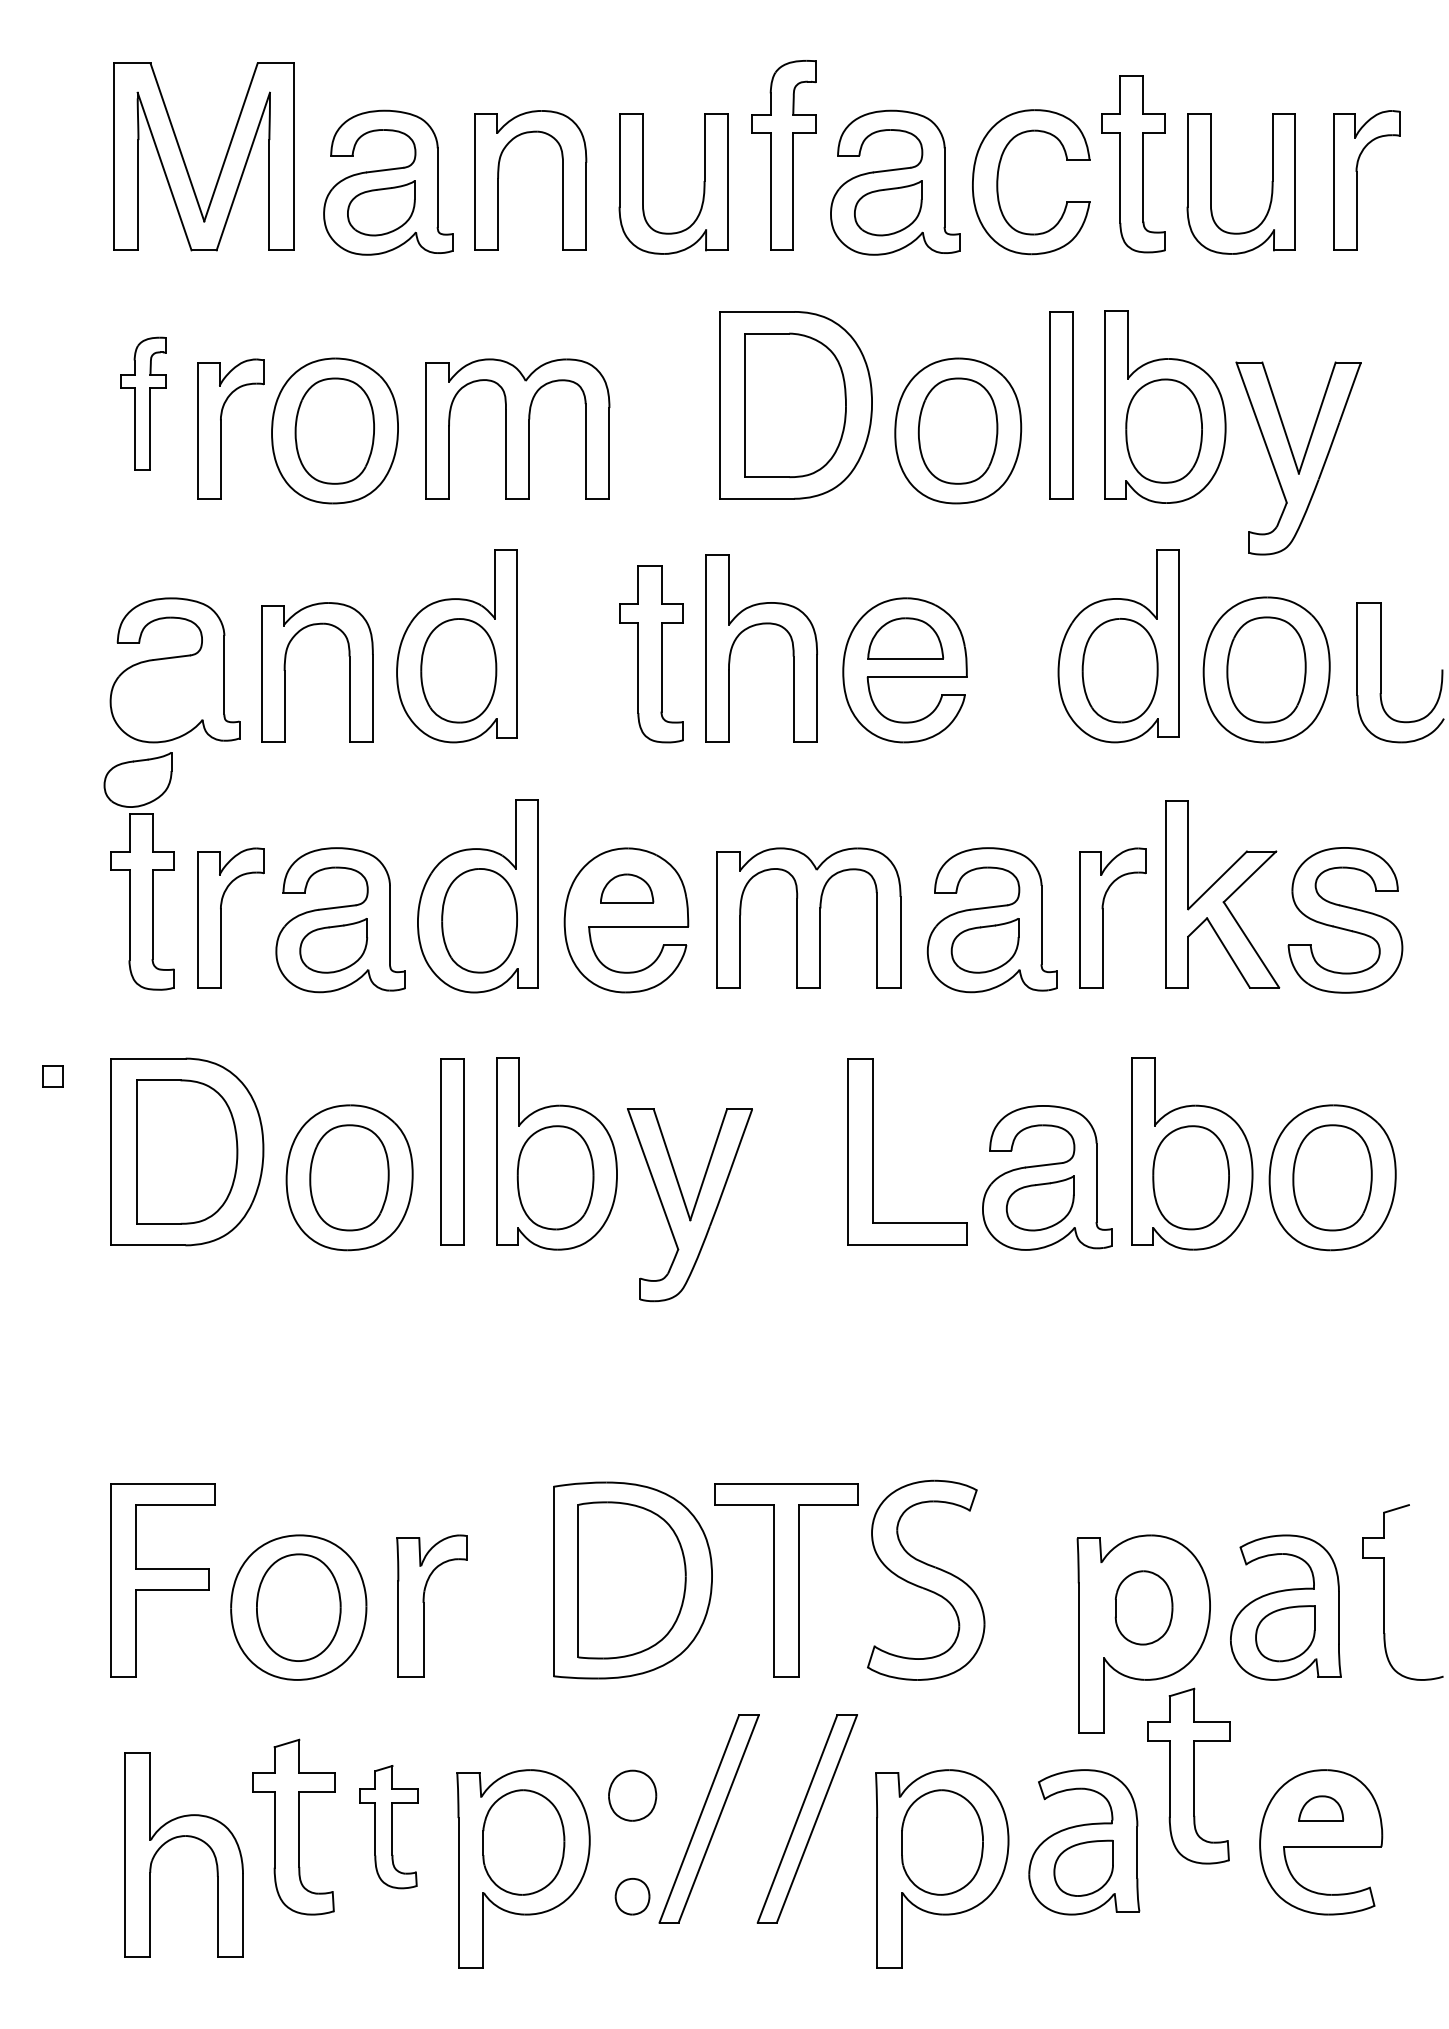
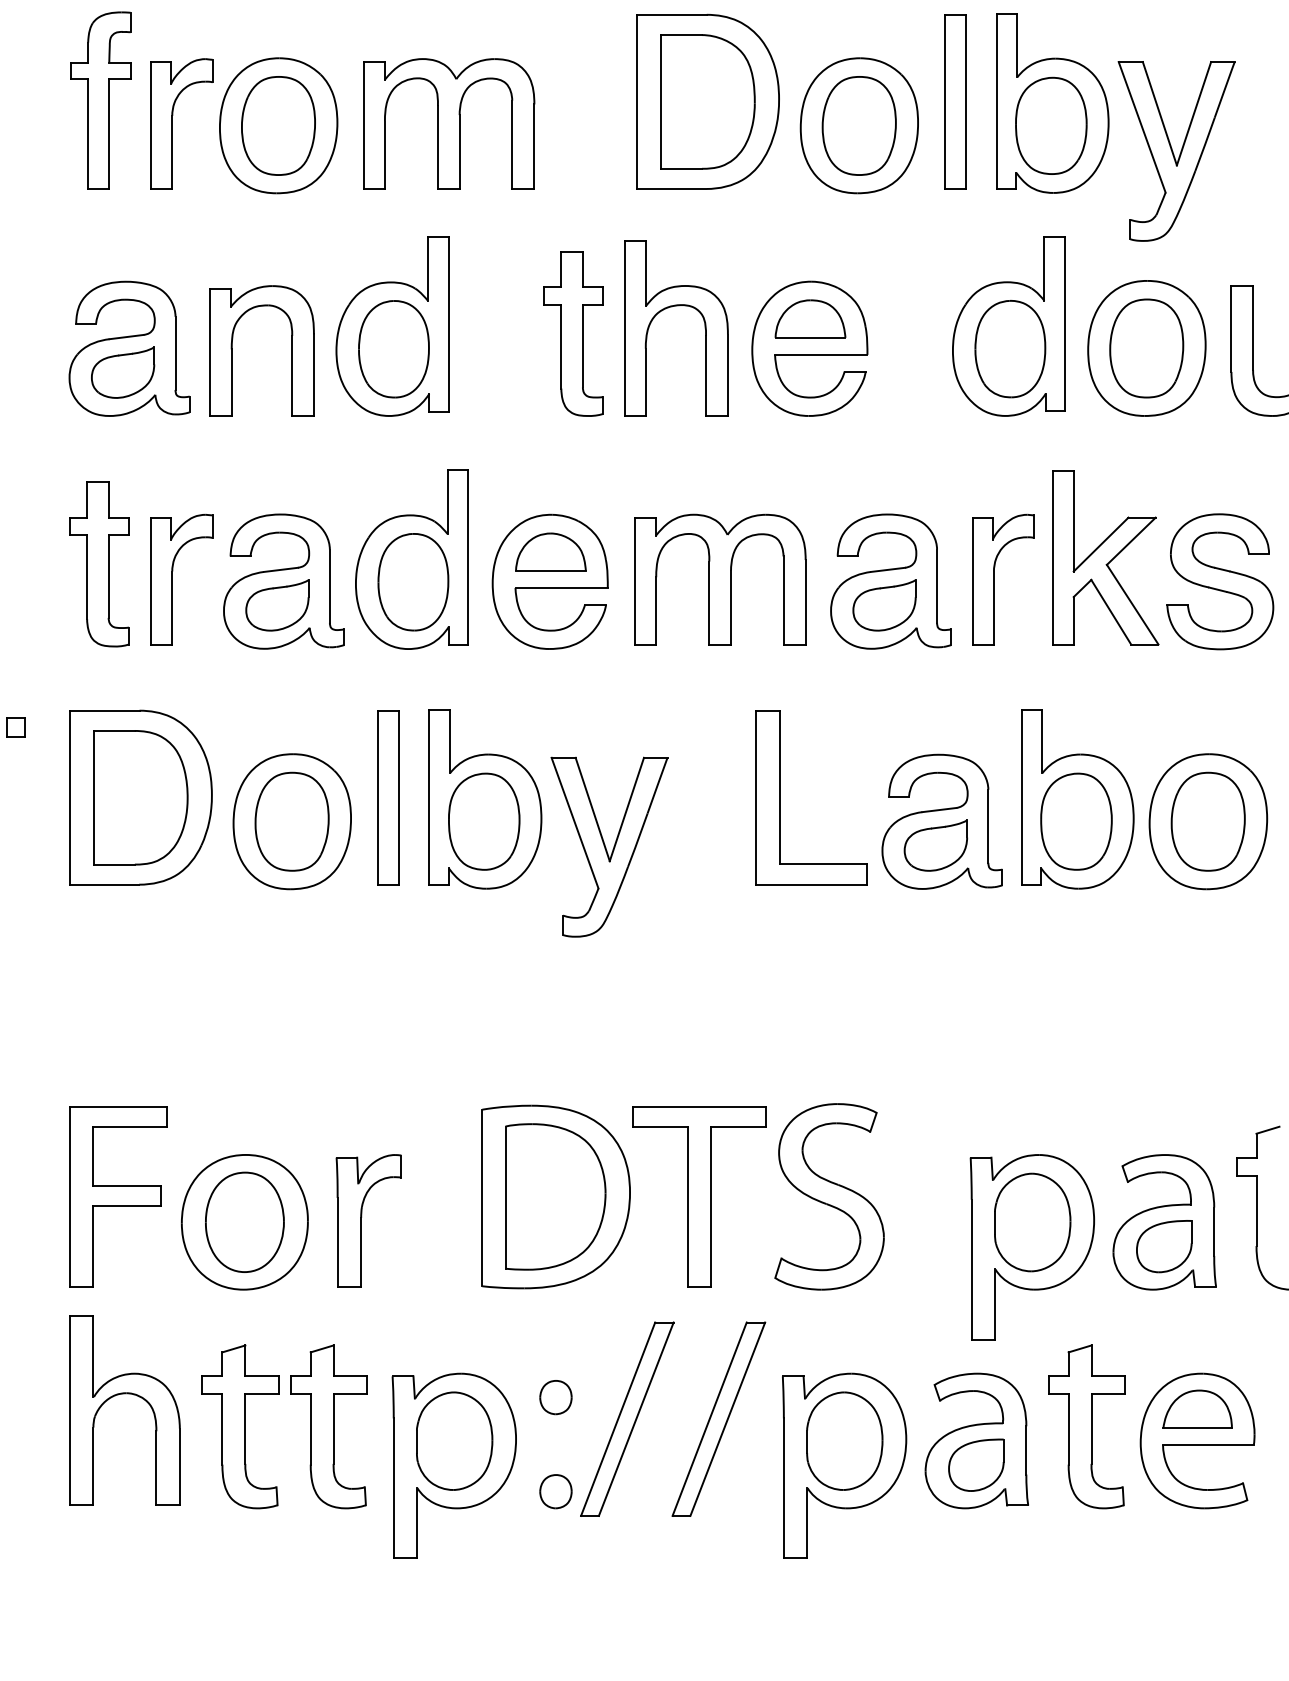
part: (143, 403) -> (100, 100), size x1.43
part: (137, 779) -> (122, 372), moved
part: (626, 888) -> (550, 552), size x1.43
part: (1143, 1607) -> (1032, 1222), size x1.43
part: (1188, 1775) -> (1086, 1426), moved
part: (632, 1795) -> (555, 1397), size x0.71
part: (1320, 1808) -> (1197, 1409), size x1.67
part: (388, 1826) -> (328, 1426), size x1.43
part: (182, 1837) -> (123, 1394), moved

